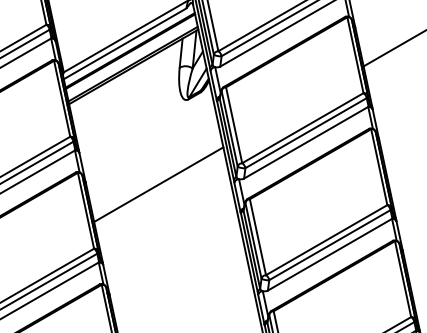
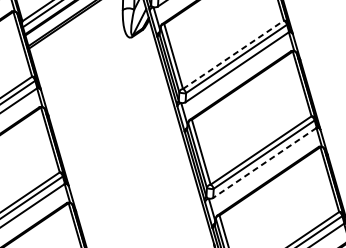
line: (303, 127) -> (233, 54), solid -> dashed
line: (158, 184) -> (111, 112), removed
line: (330, 254) -> (265, 162), solid -> dashed

